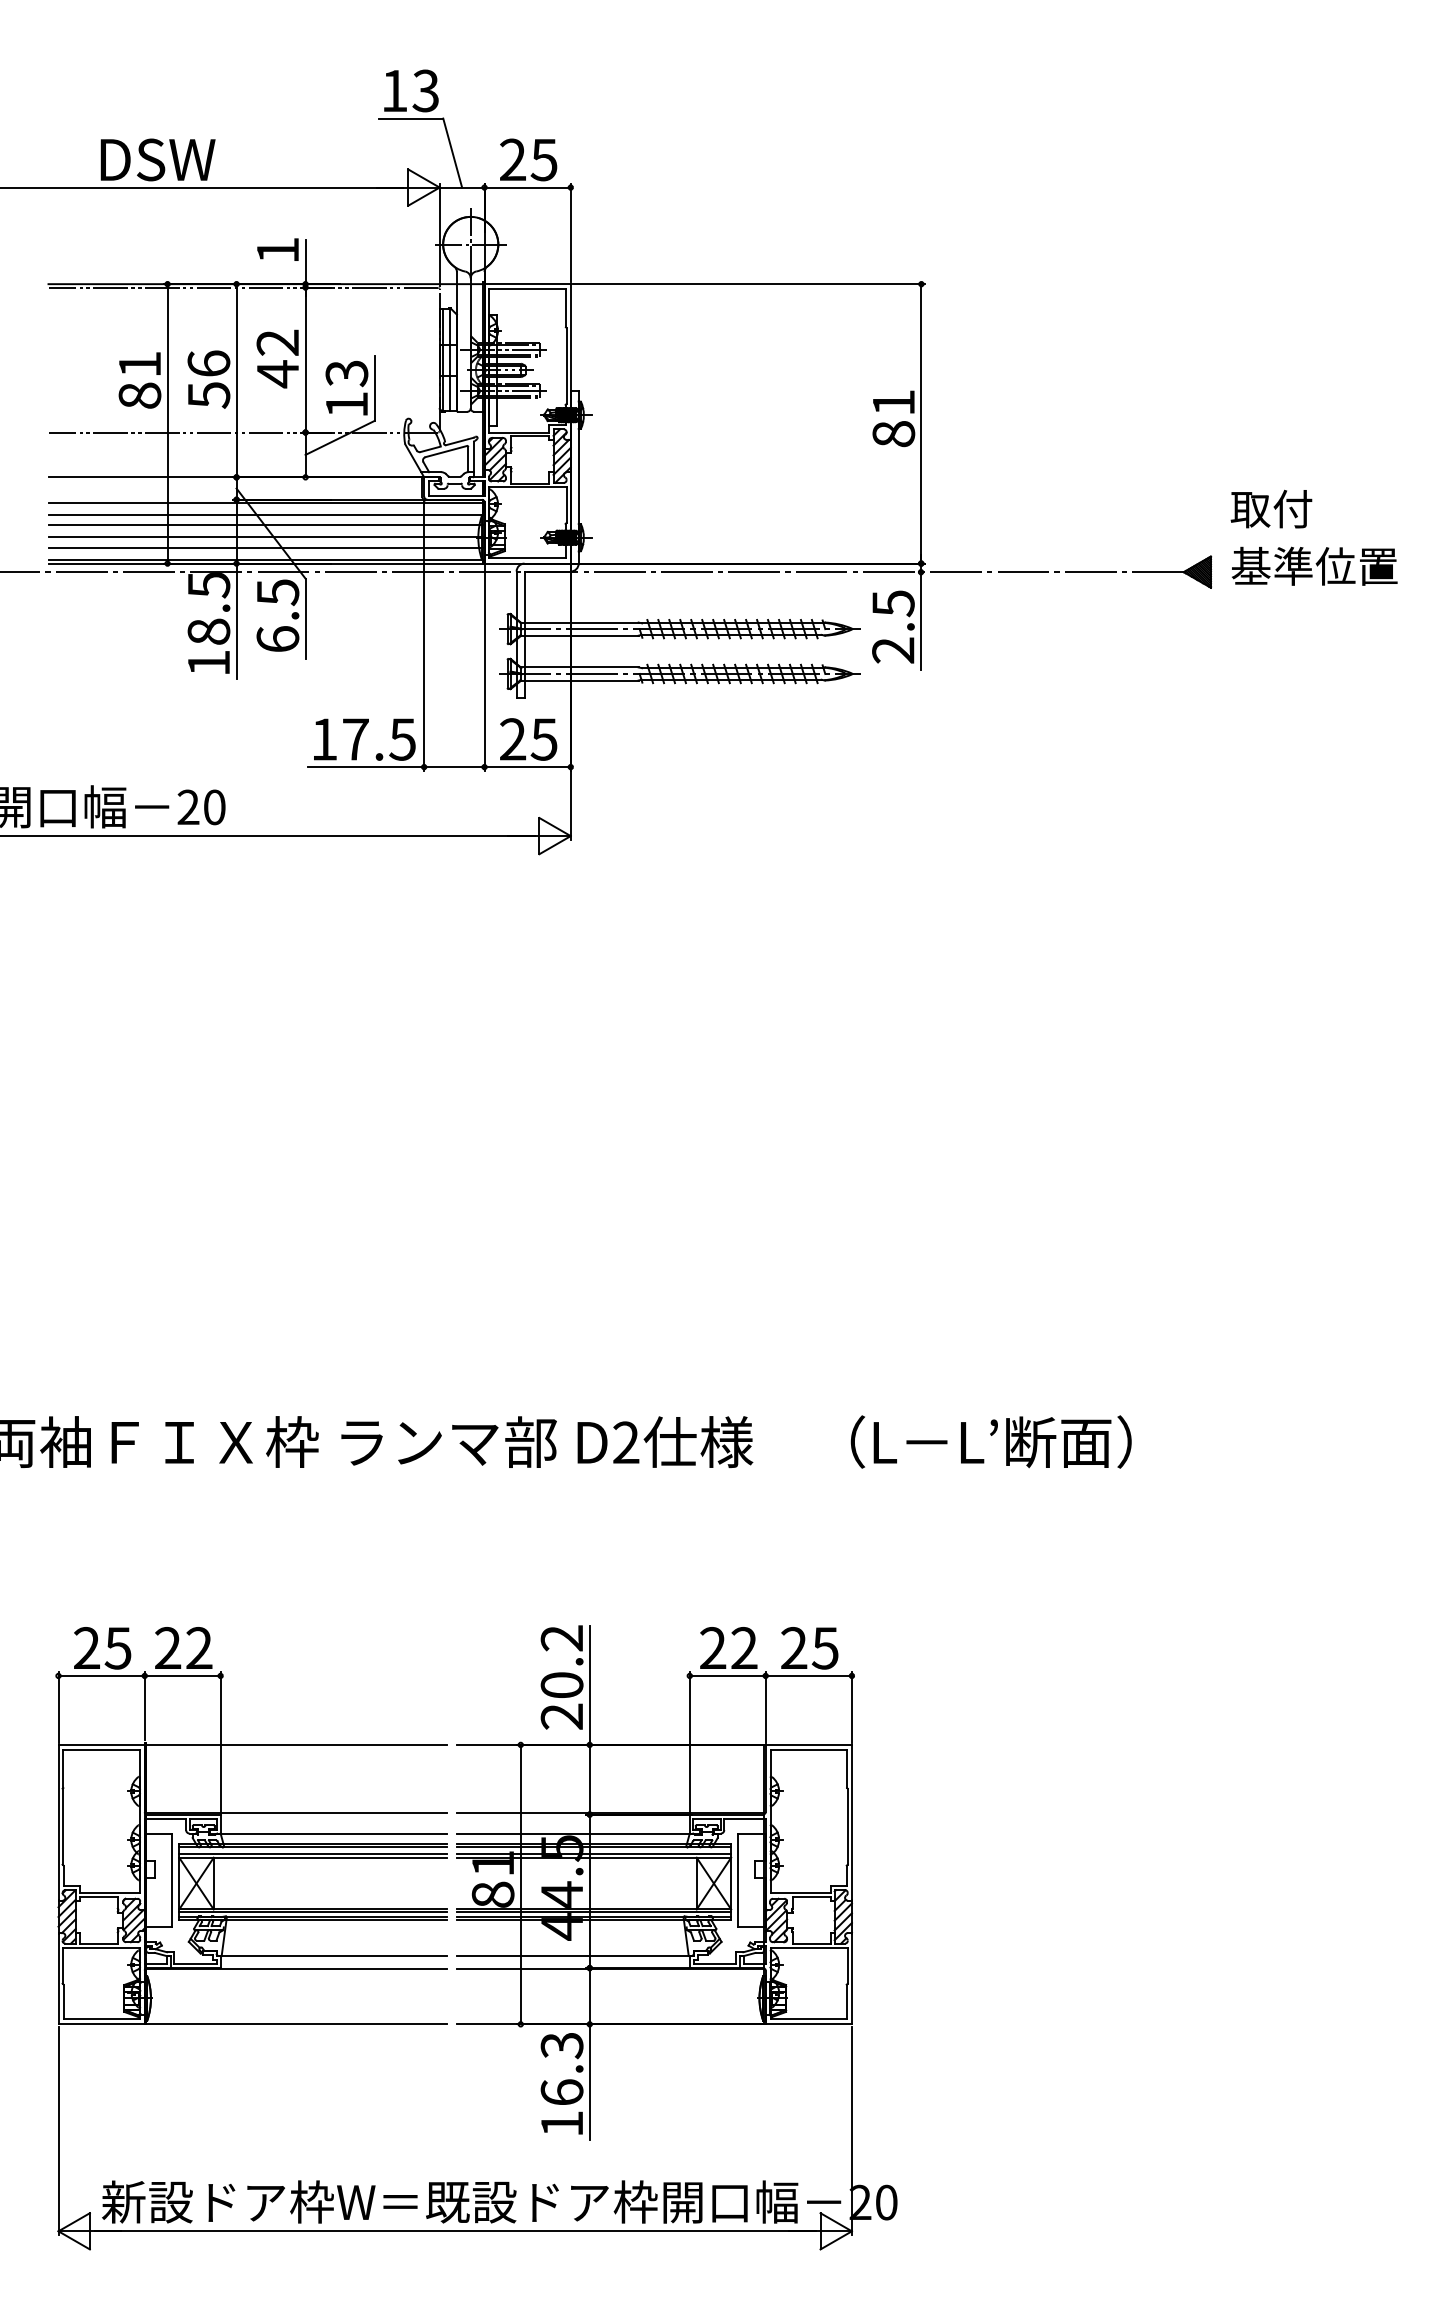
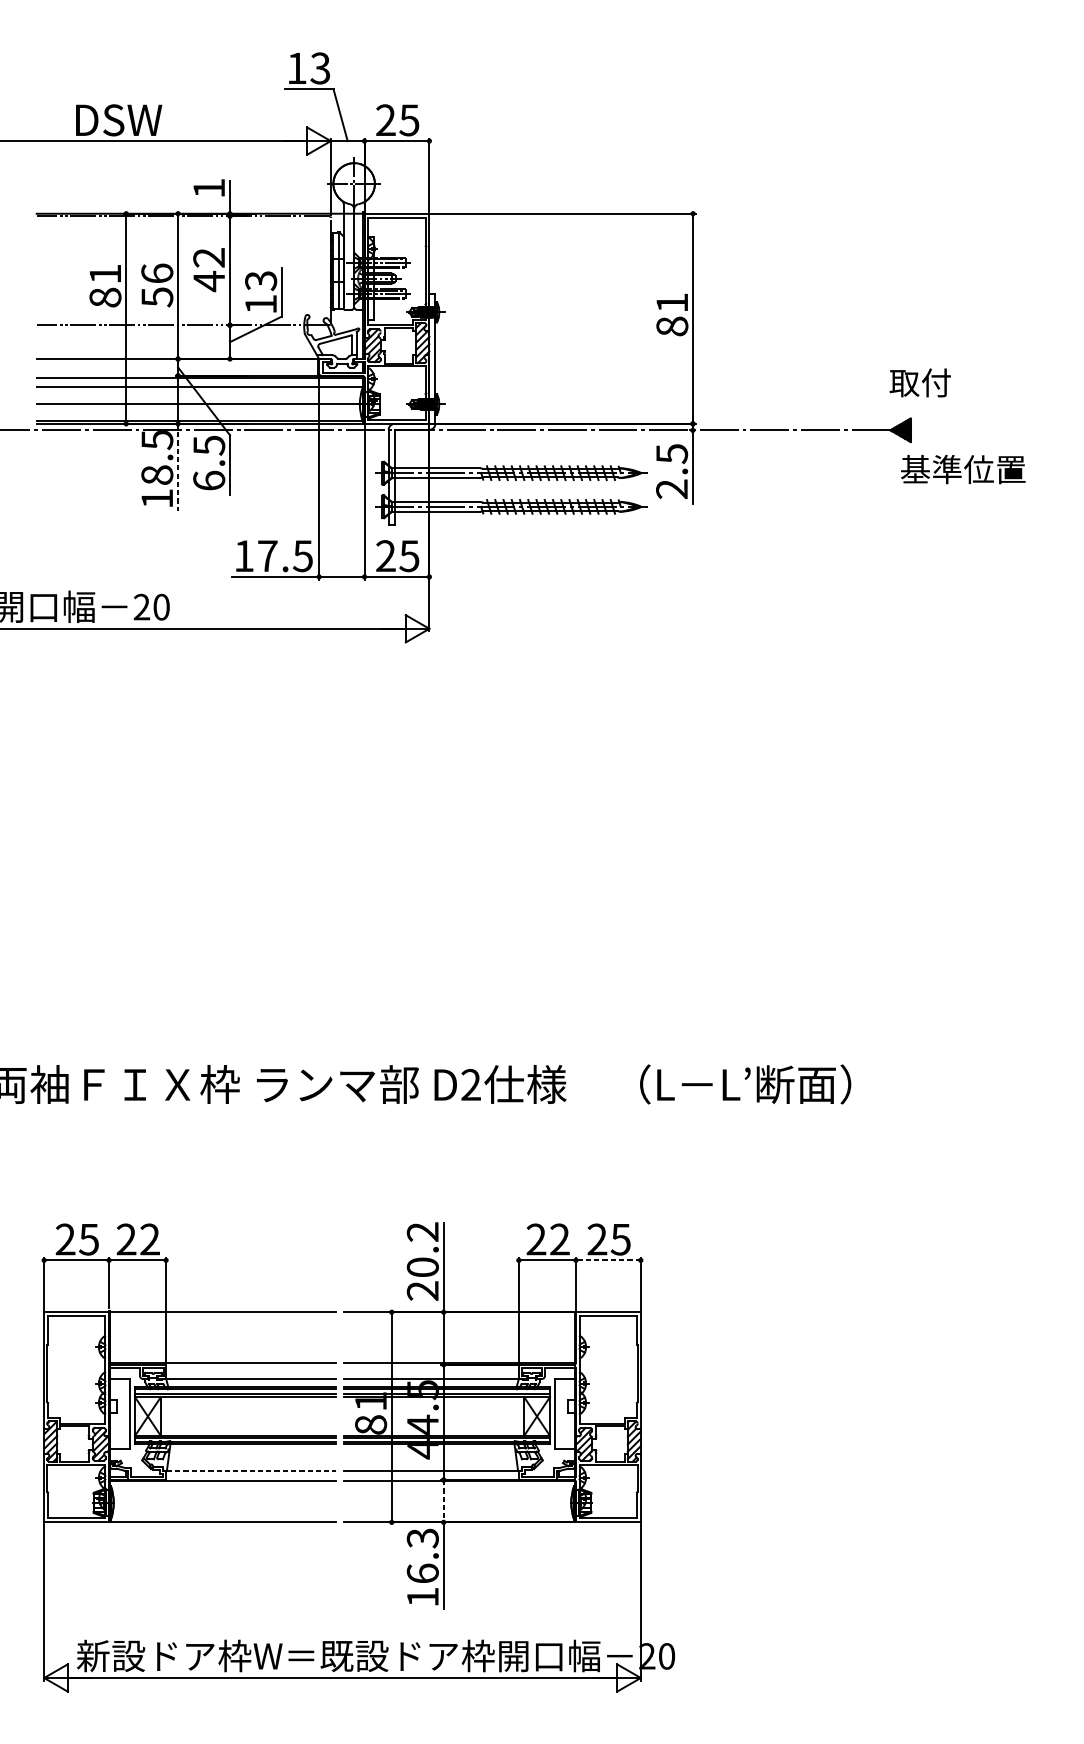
text: (1271, 508) -> (920, 382), moved
line: (265, 525) -> (199, 395), removed
line: (265, 547) -> (199, 411), removed
text: (1314, 565) -> (963, 468), moved
line: (236, 621) -> (178, 467), solid -> dashed
line: (808, 1675) -> (608, 1260), solid -> dashed
line: (334, 1956) -> (251, 1471), solid -> dashed
line: (589, 1996) -> (443, 1501), solid -> dashed

